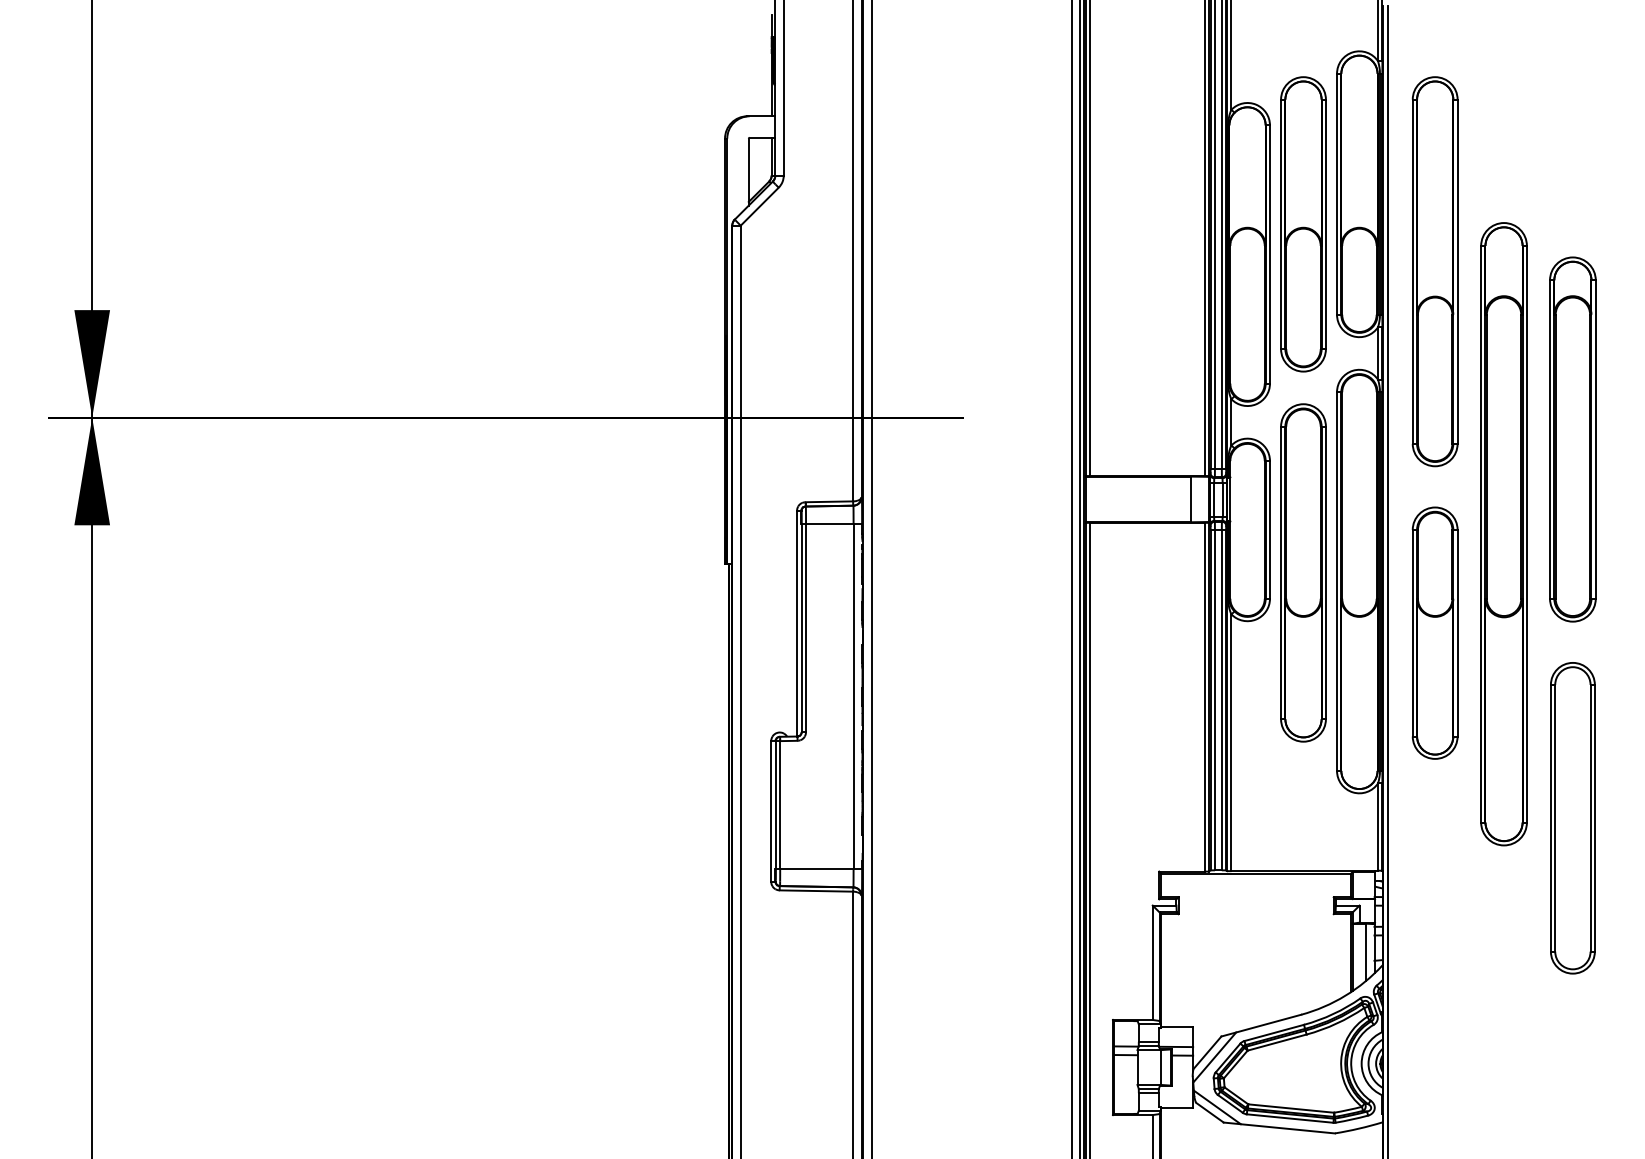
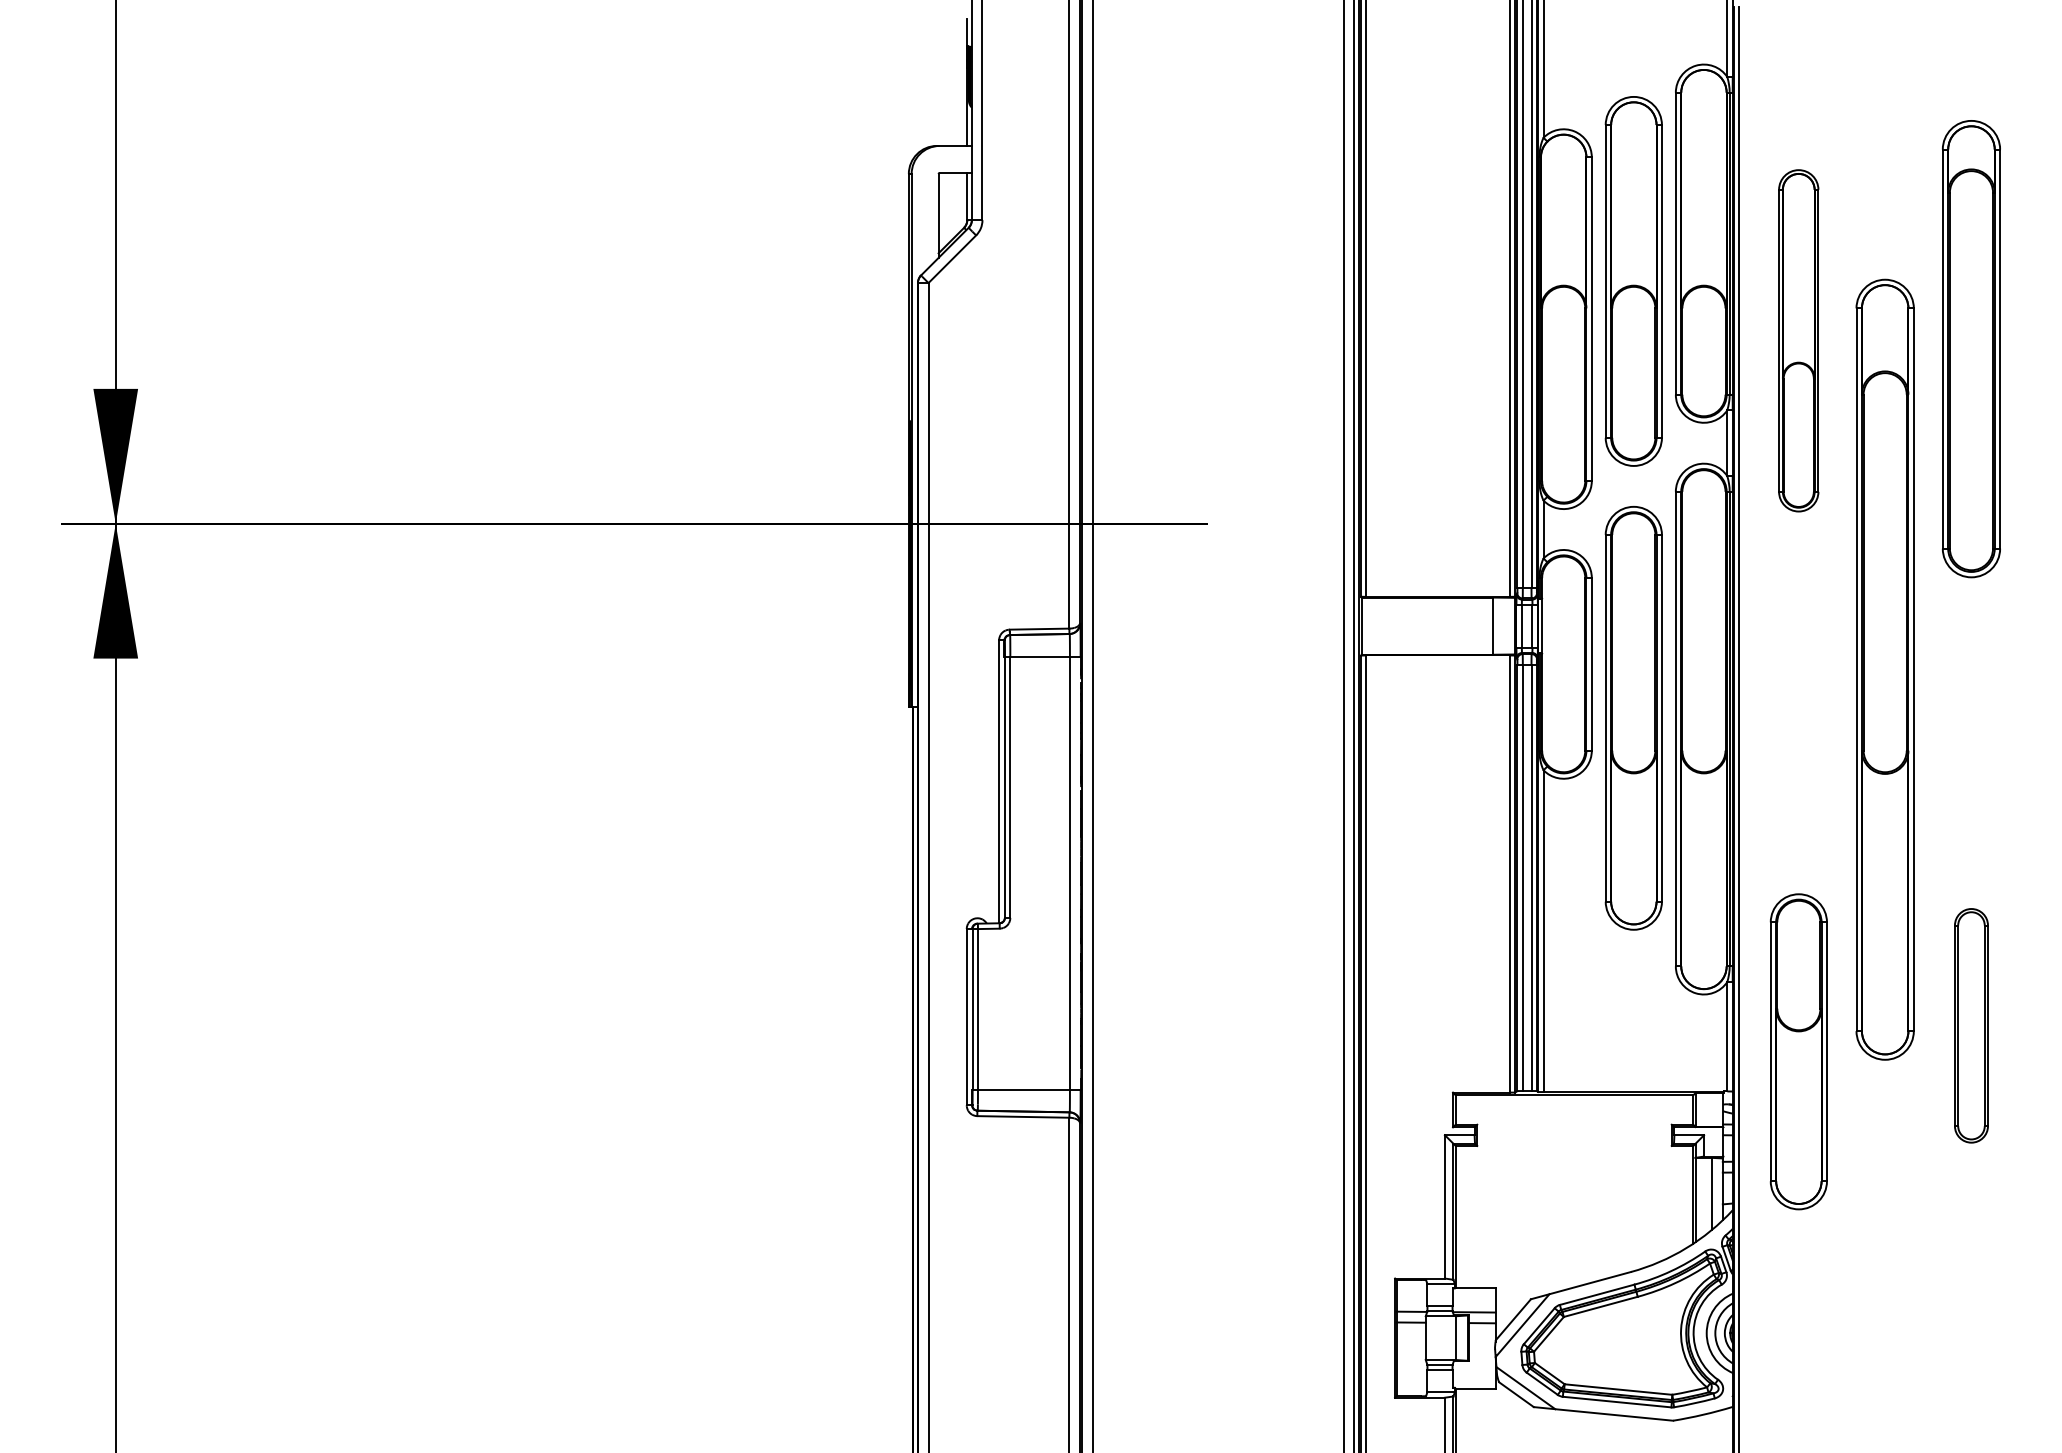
part: (1434, 271) -> (1798, 340), size x0.7
part: (1572, 439) -> (1970, 349), moved
part: (1434, 632) -> (1798, 1051), moved
part: (1572, 818) -> (1971, 1025), size x0.6

